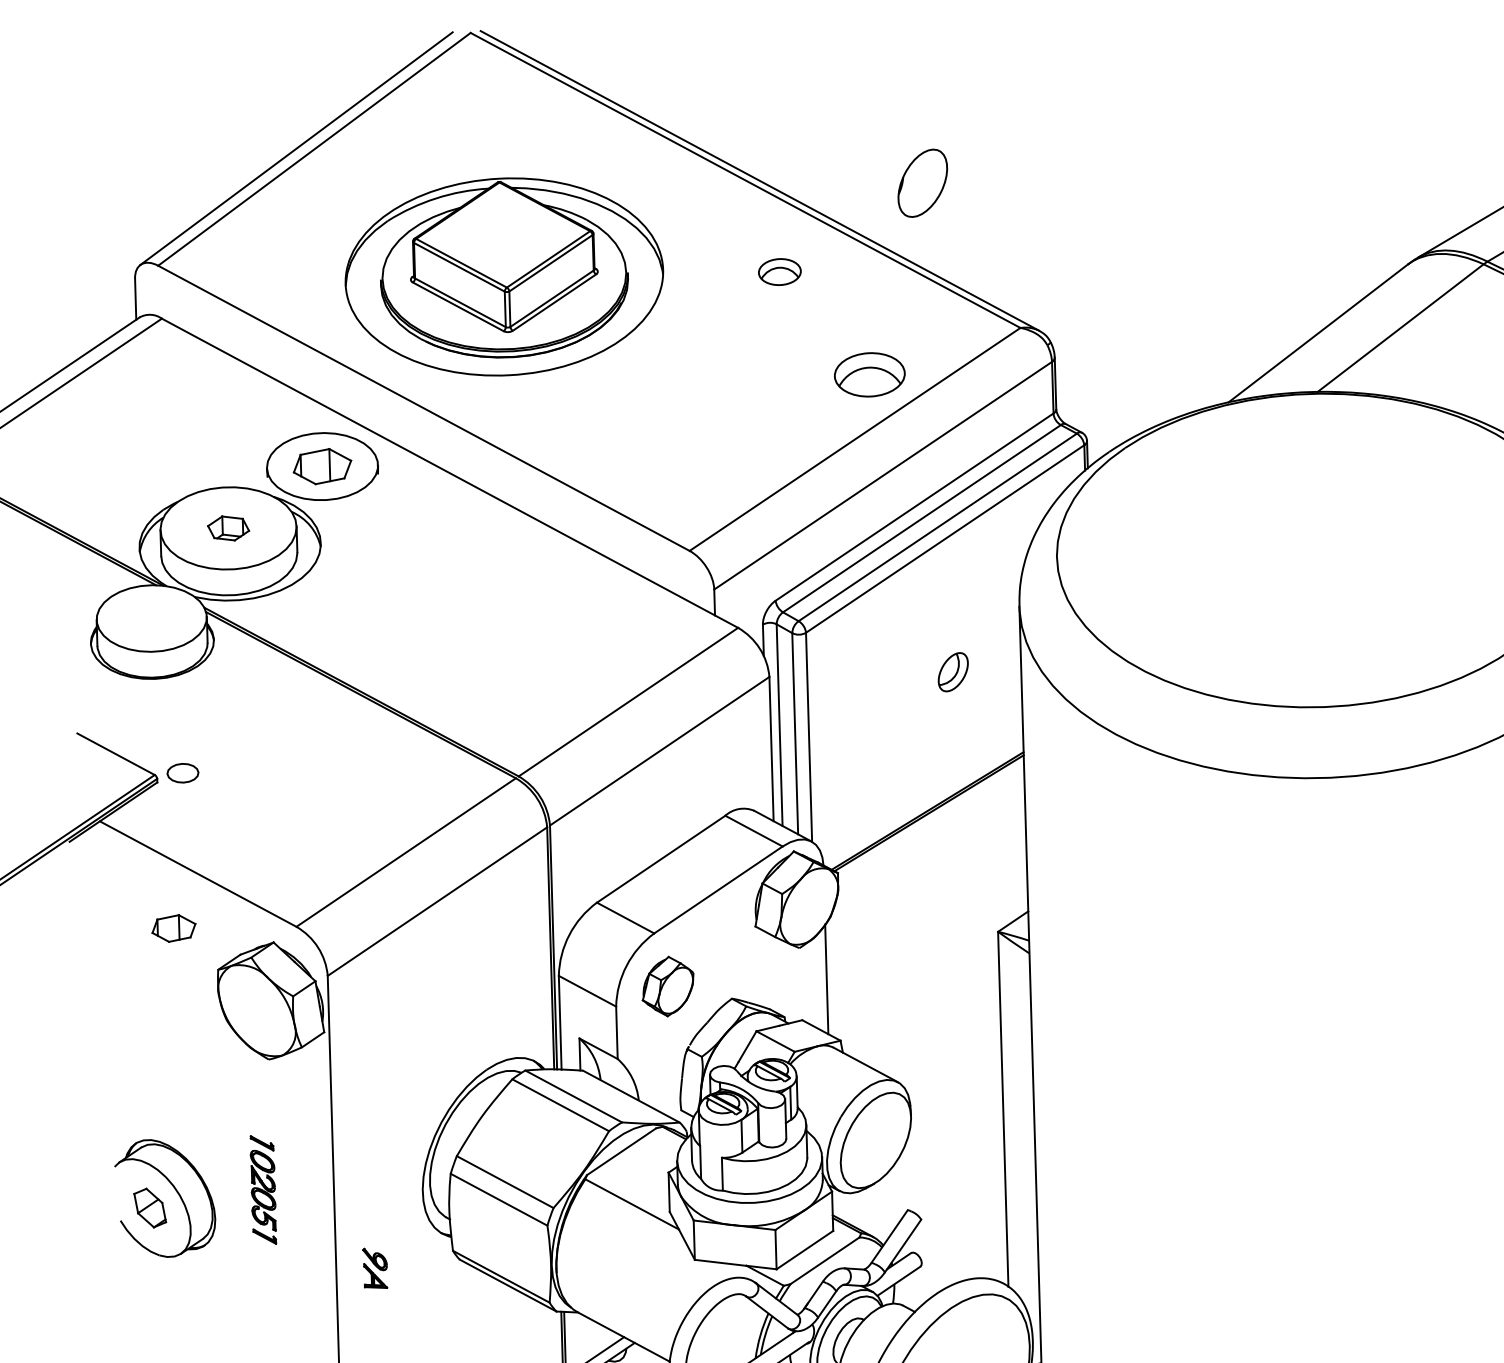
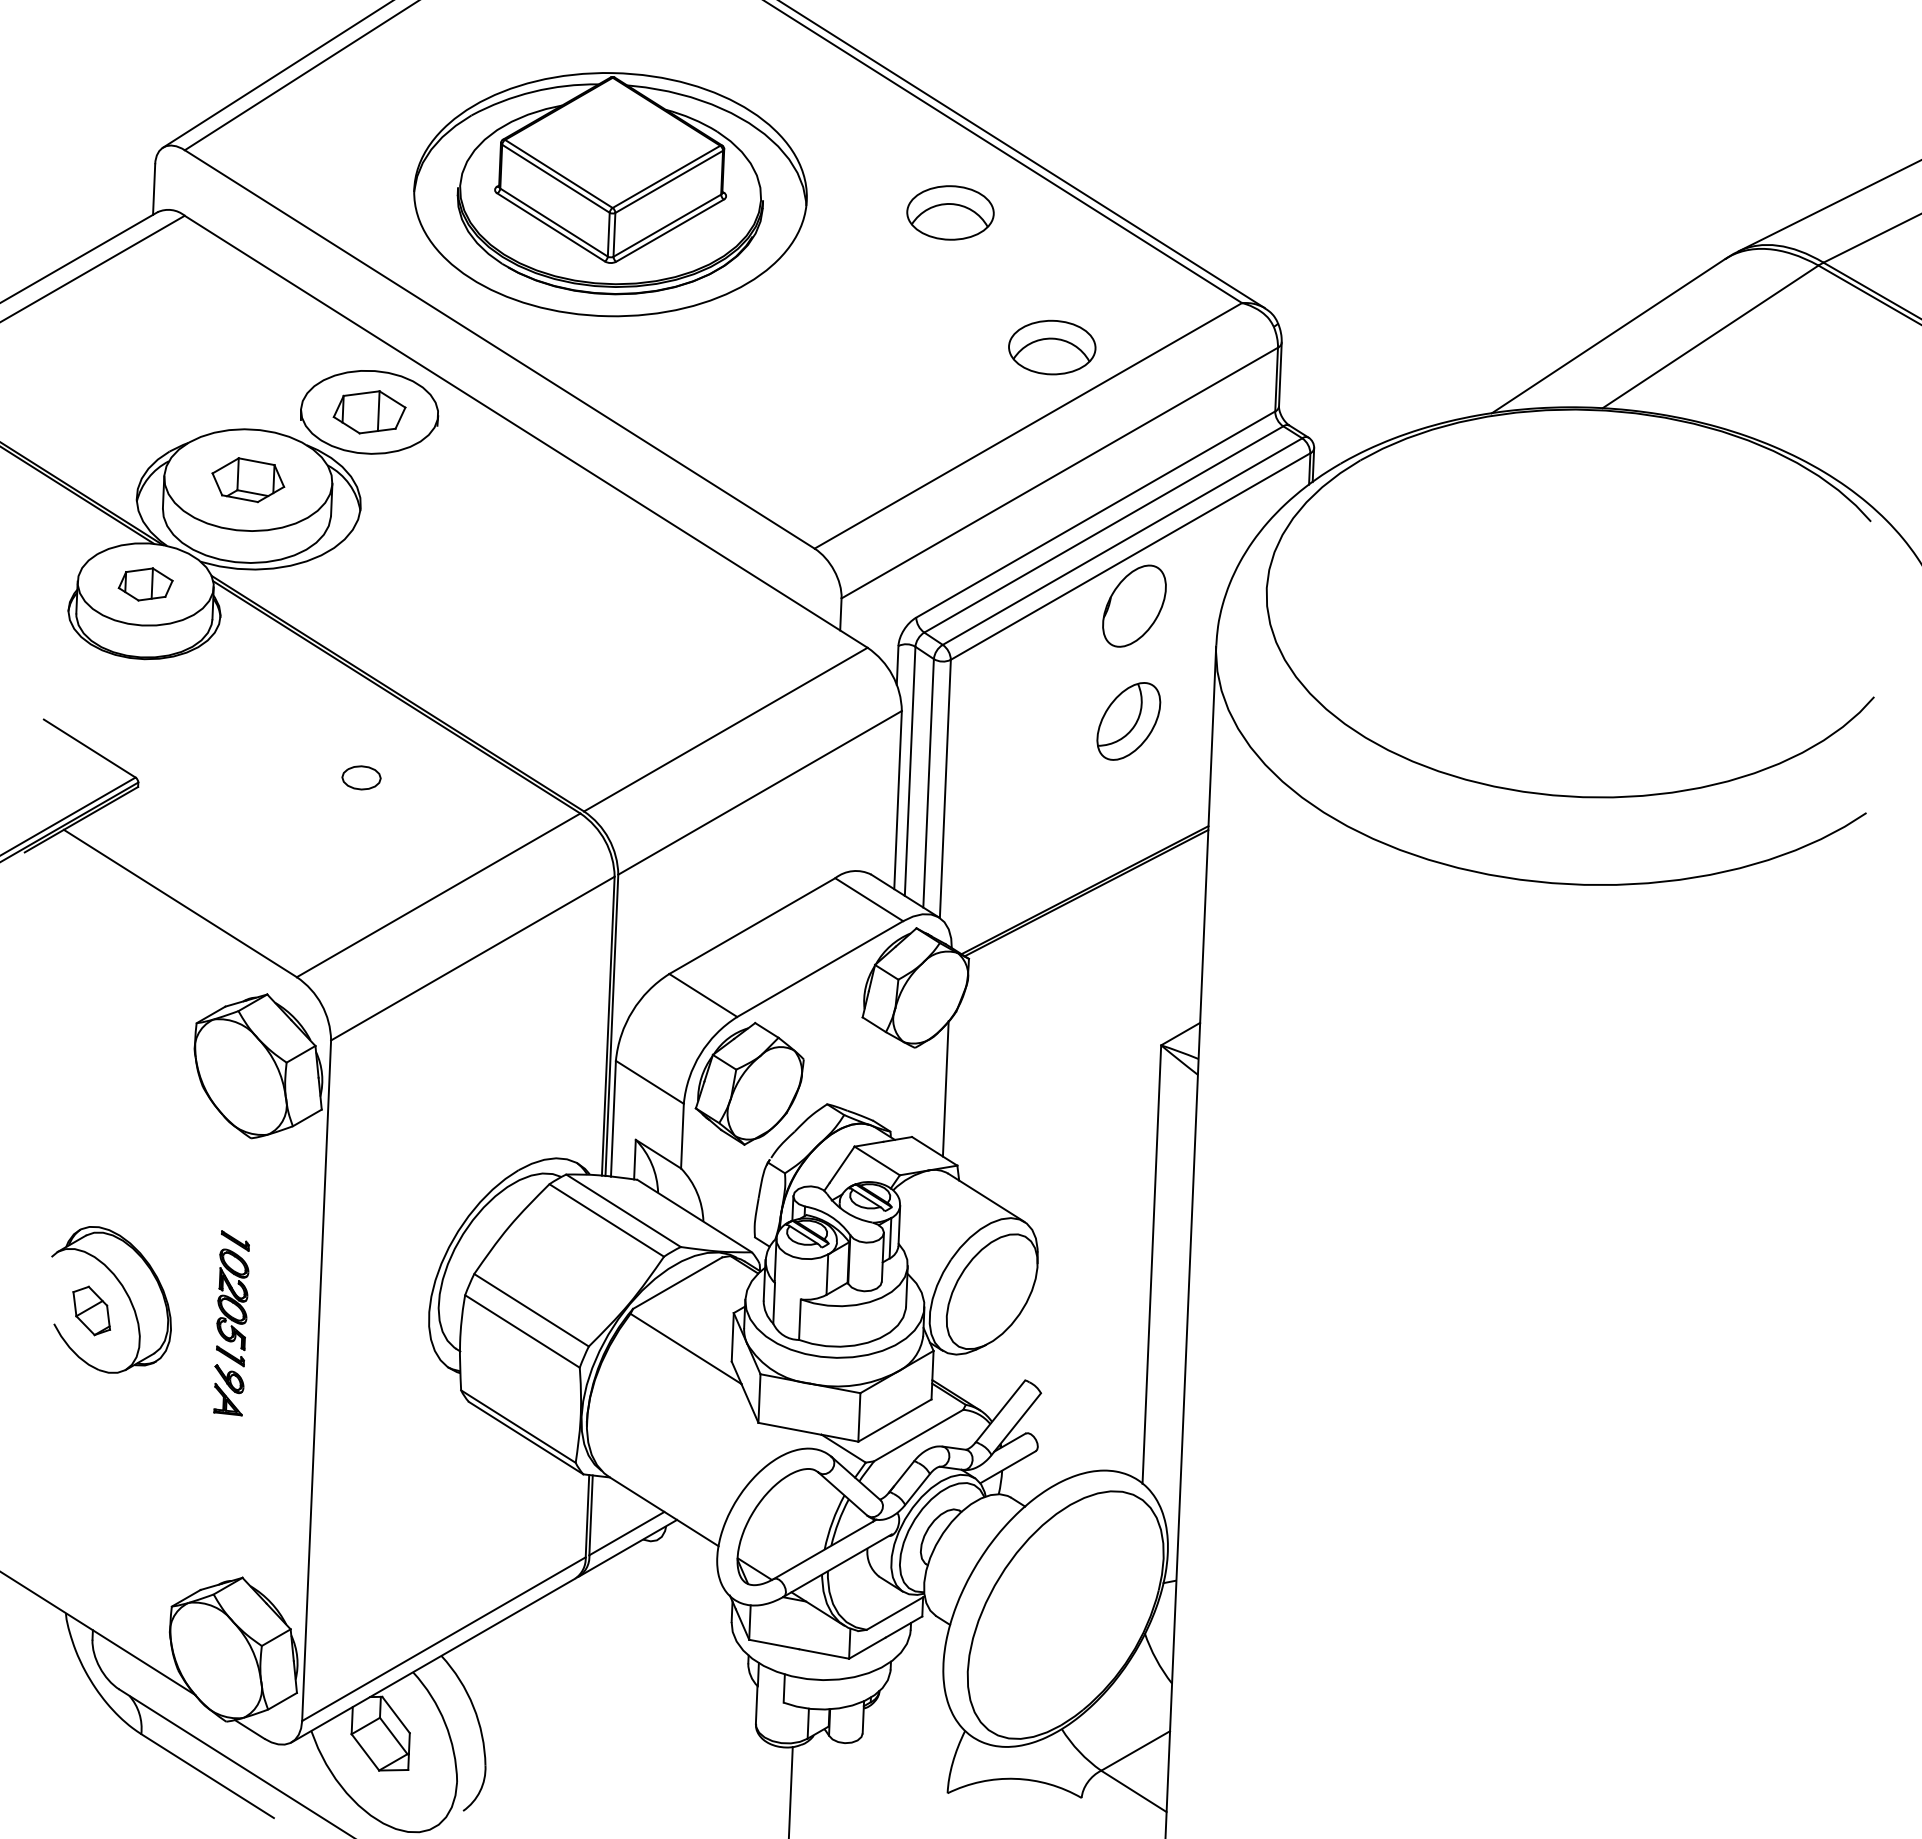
part: (922, 182) -> (1134, 605), moved
part: (779, 271) -> (950, 212), size x1.67
part: (228, 528) -> (248, 480), size x1.43
part: (952, 672) -> (1128, 721), size x1.67
part: (182, 772) -> (361, 777), moved
part: (173, 928) -> (145, 584), moved
part: (668, 986) -> (749, 1083), size x1.67
part: (375, 1268) -> (228, 1390), moved

